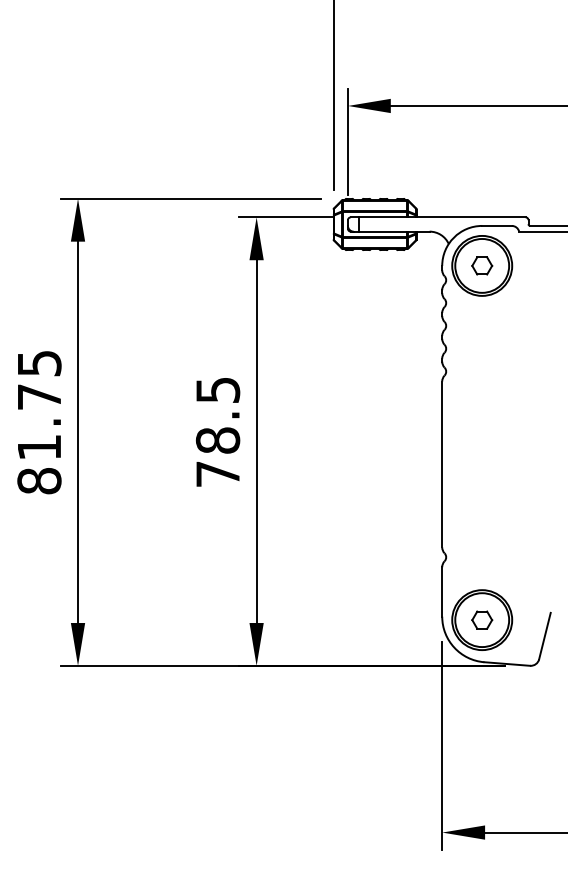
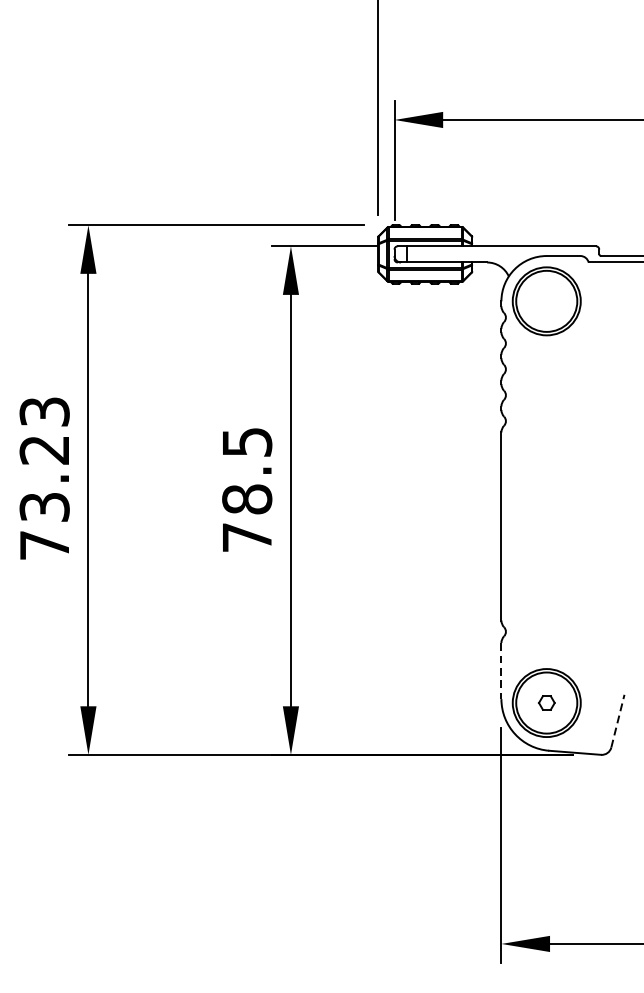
part: (482, 265) -> (547, 300), removed
text: (39, 422) -> (44, 478), 81.75 -> 73.23
line: (442, 591) -> (501, 670), solid -> dashed
part: (482, 619) -> (547, 702), size x0.7
line: (544, 636) -> (617, 721), solid -> dashed

